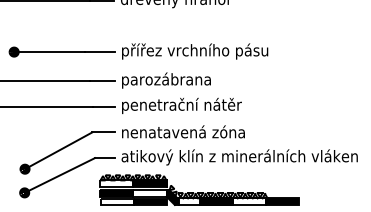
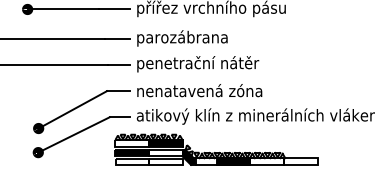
fill: (150, 201) -> (166, 161), removed
fill: (282, 201) -> (300, 161), removed

